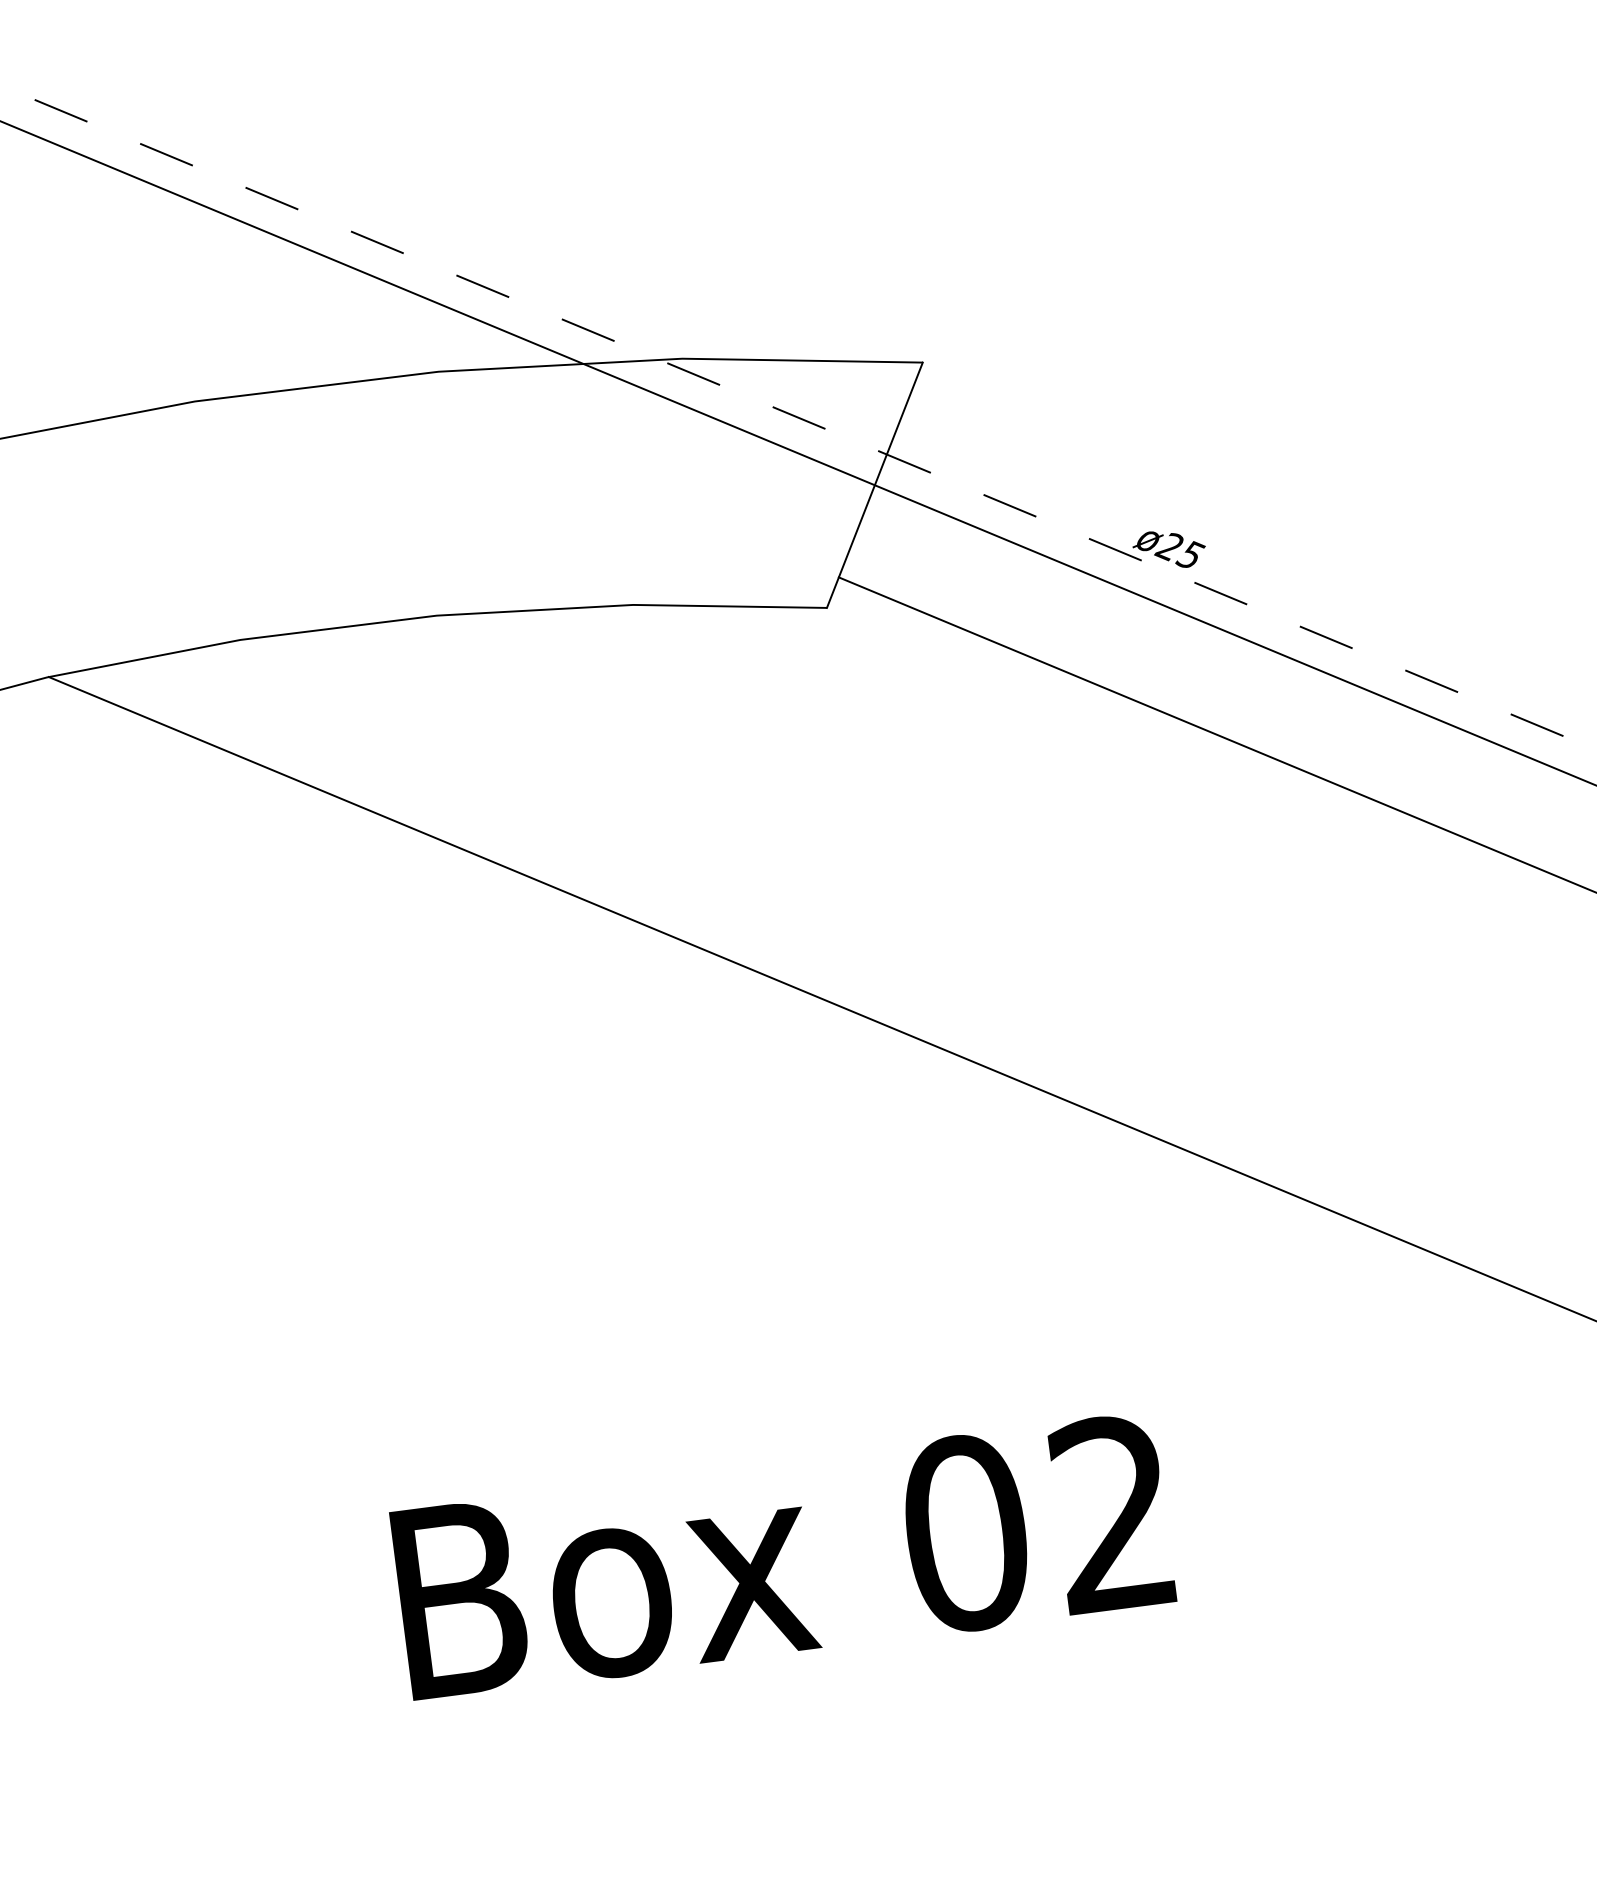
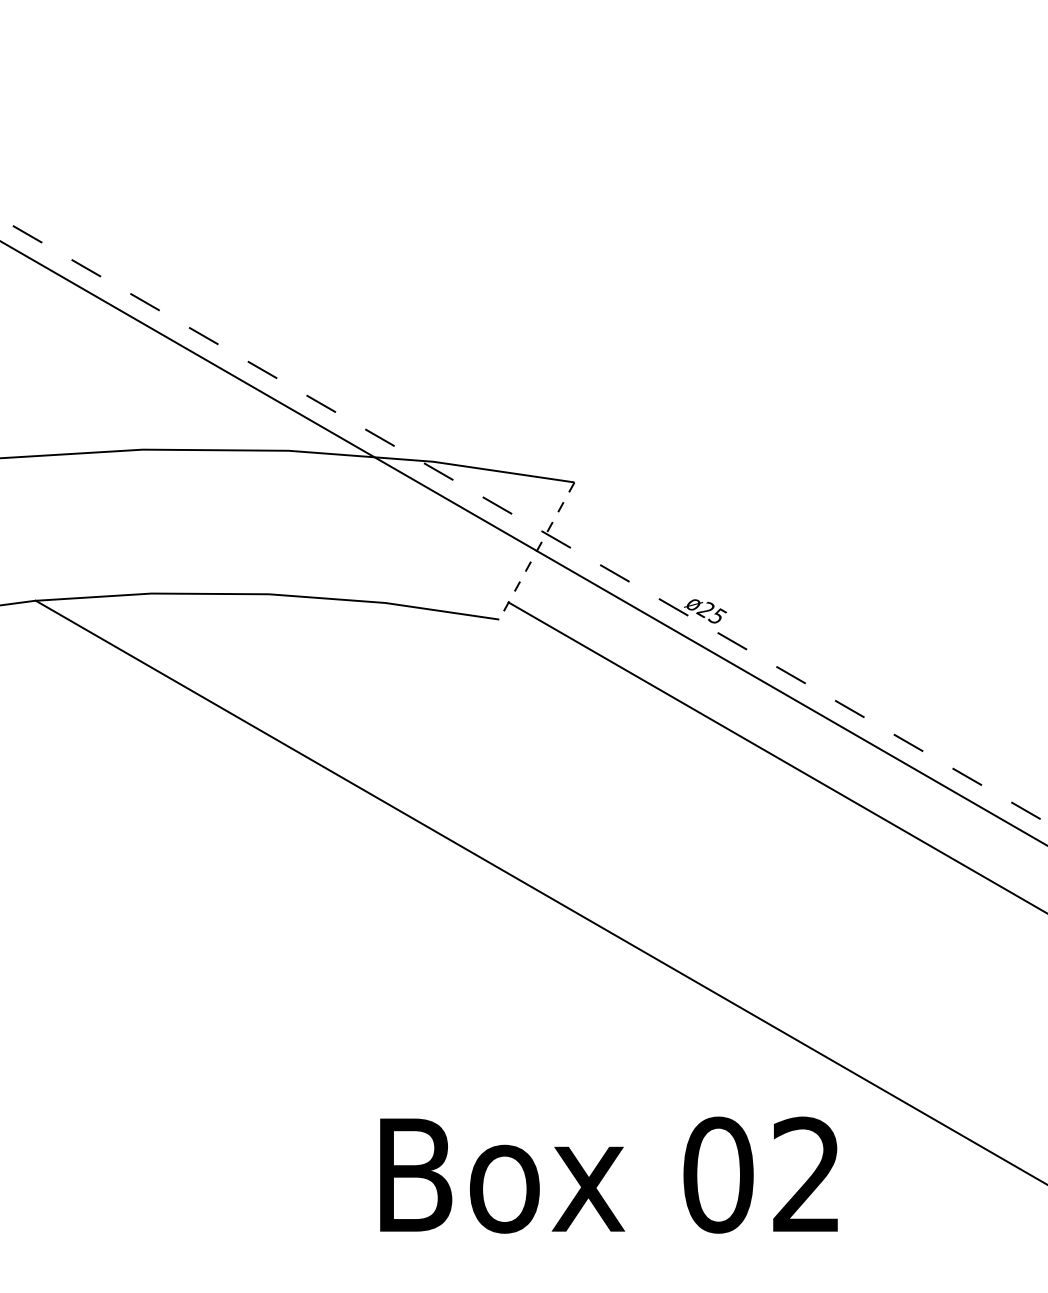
line: (874, 486) -> (536, 551), solid -> dashed
text: (782, 1556) -> (608, 1174), moved

